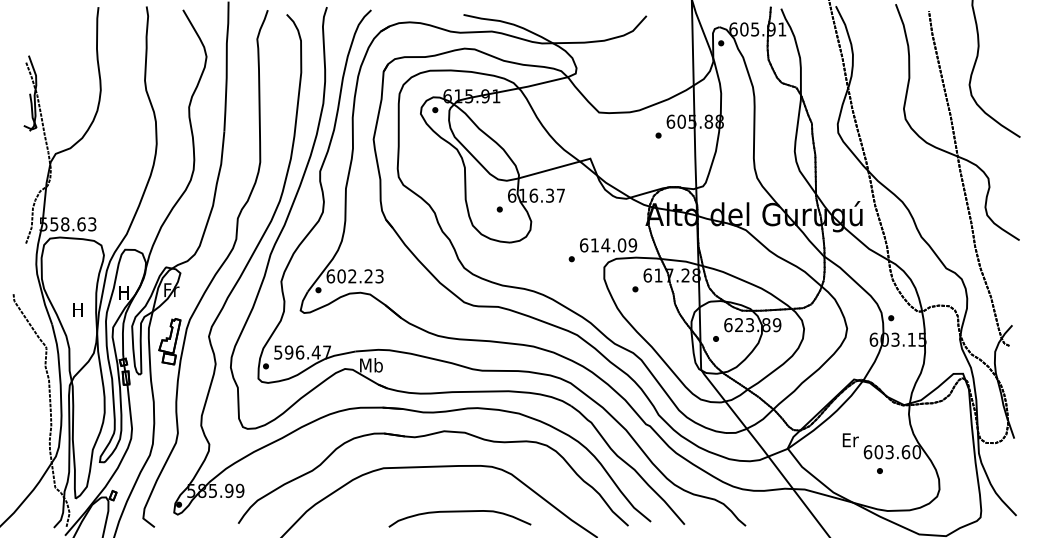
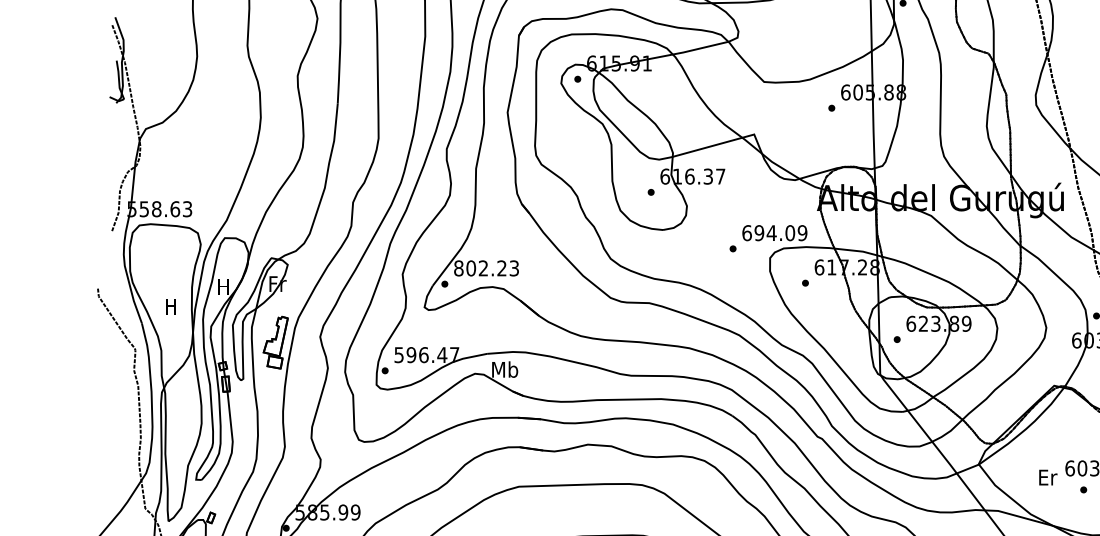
text: (594, 245) -> (758, 233), 614.09 -> 694.09
text: (330, 276) -> (458, 268), 602.23 -> 802.23
text: (850, 440) -> (1047, 477), moved

